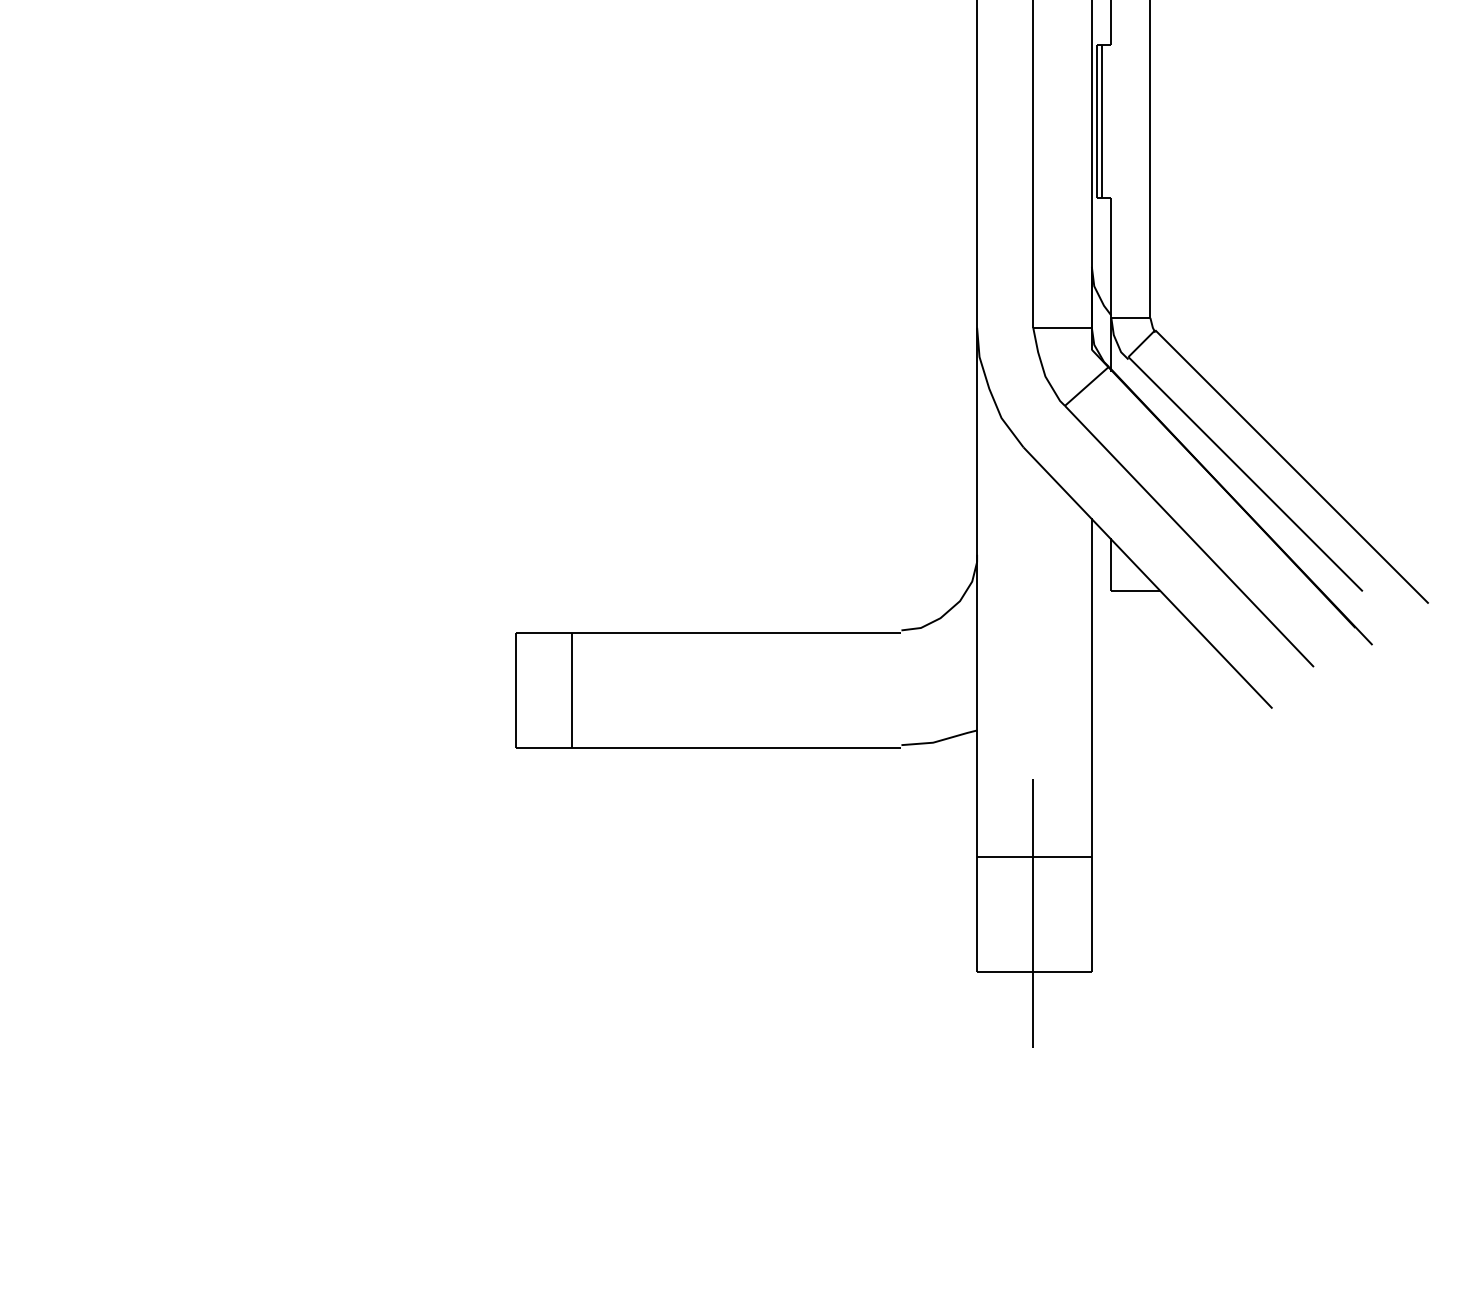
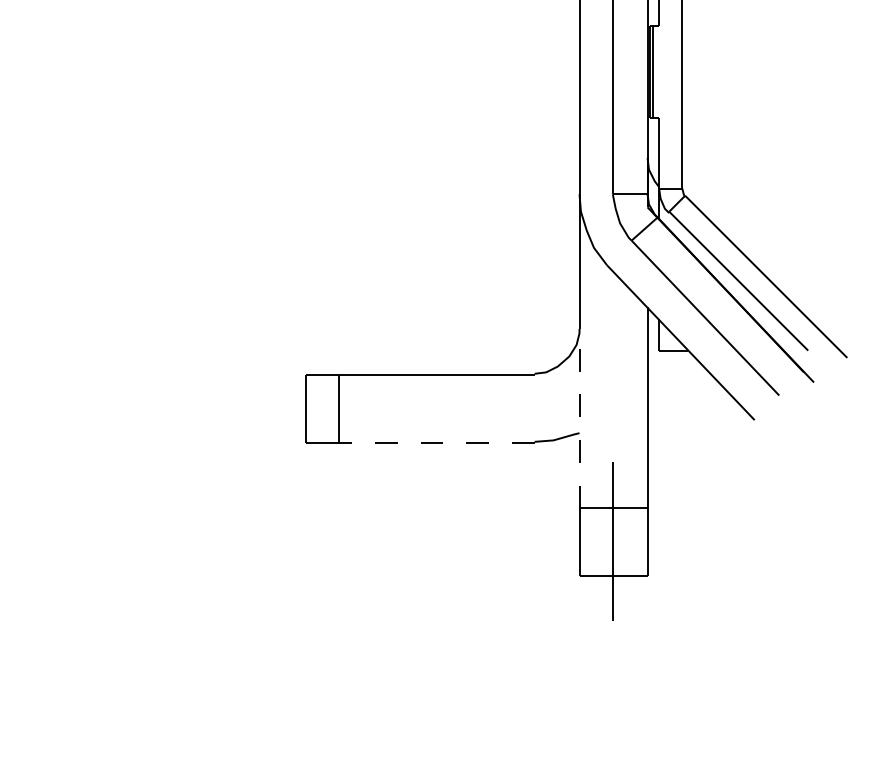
line: (977, 705) -> (579, 418), solid -> dashed
line: (735, 747) -> (436, 443), solid -> dashed

